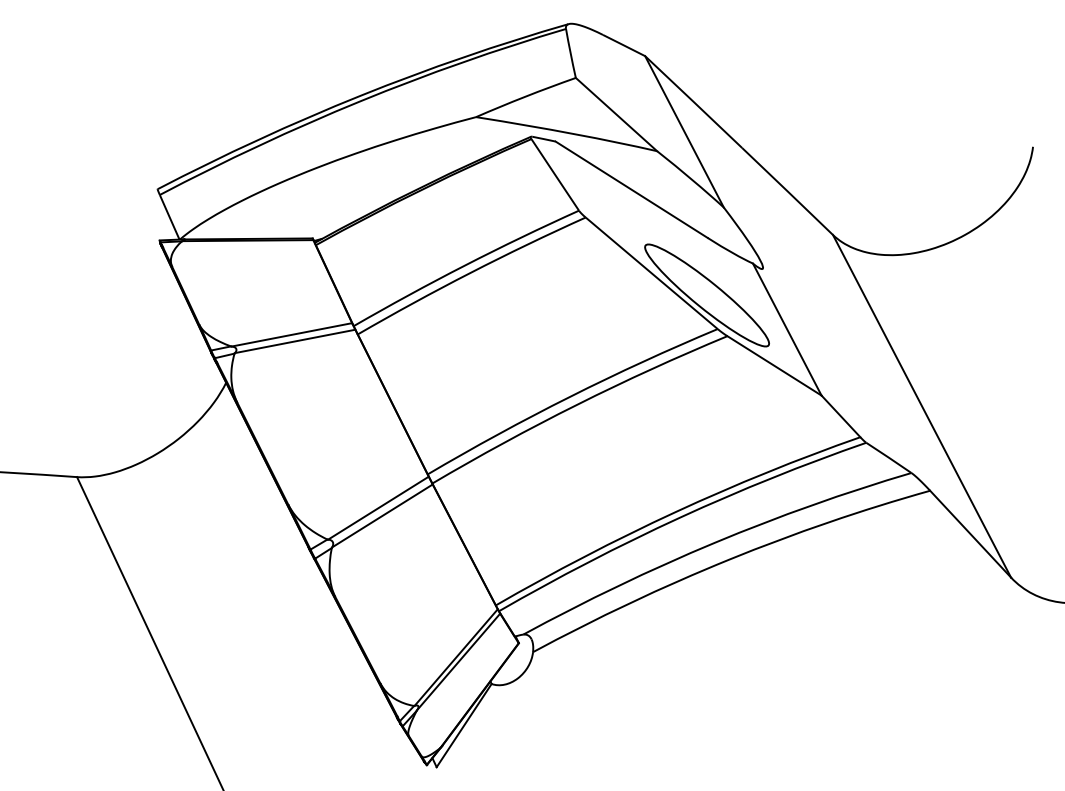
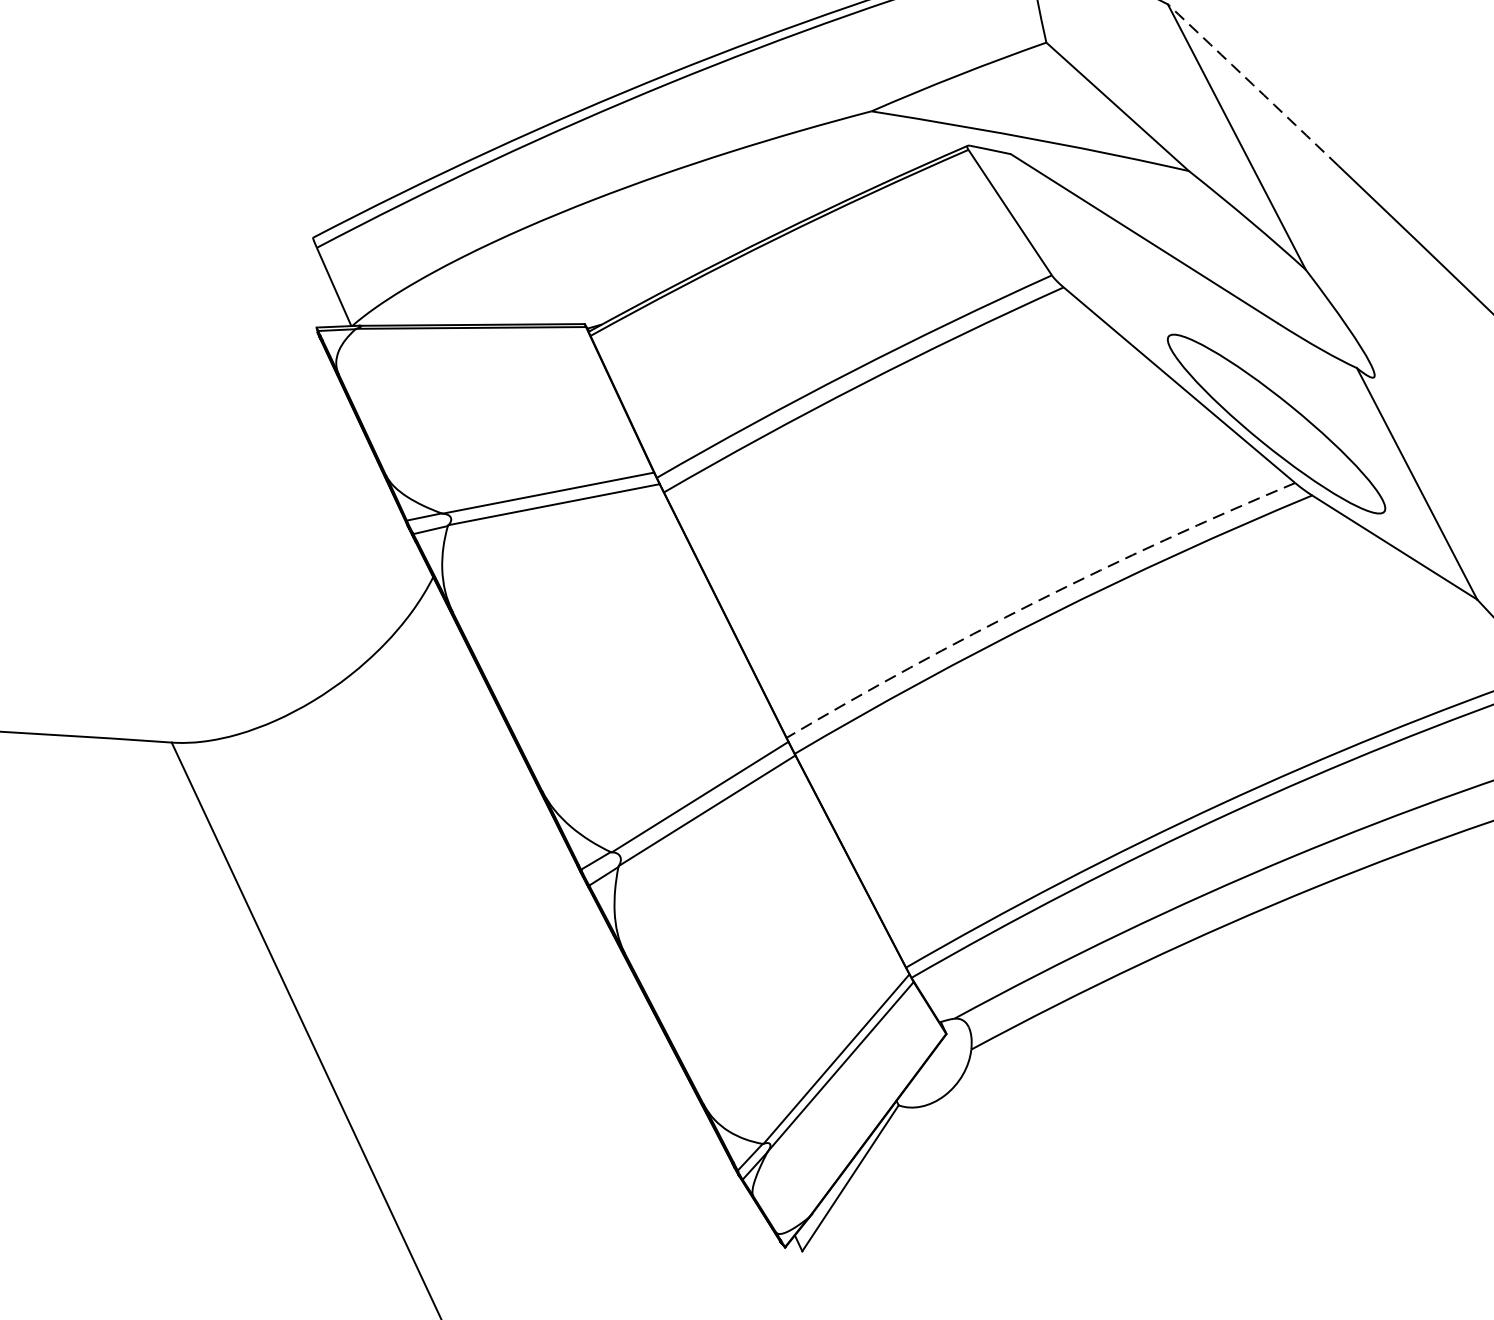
arc: (693, 102) -> (1252, 85), solid -> dashed
arc: (570, 396) -> (1036, 601), solid -> dashed

